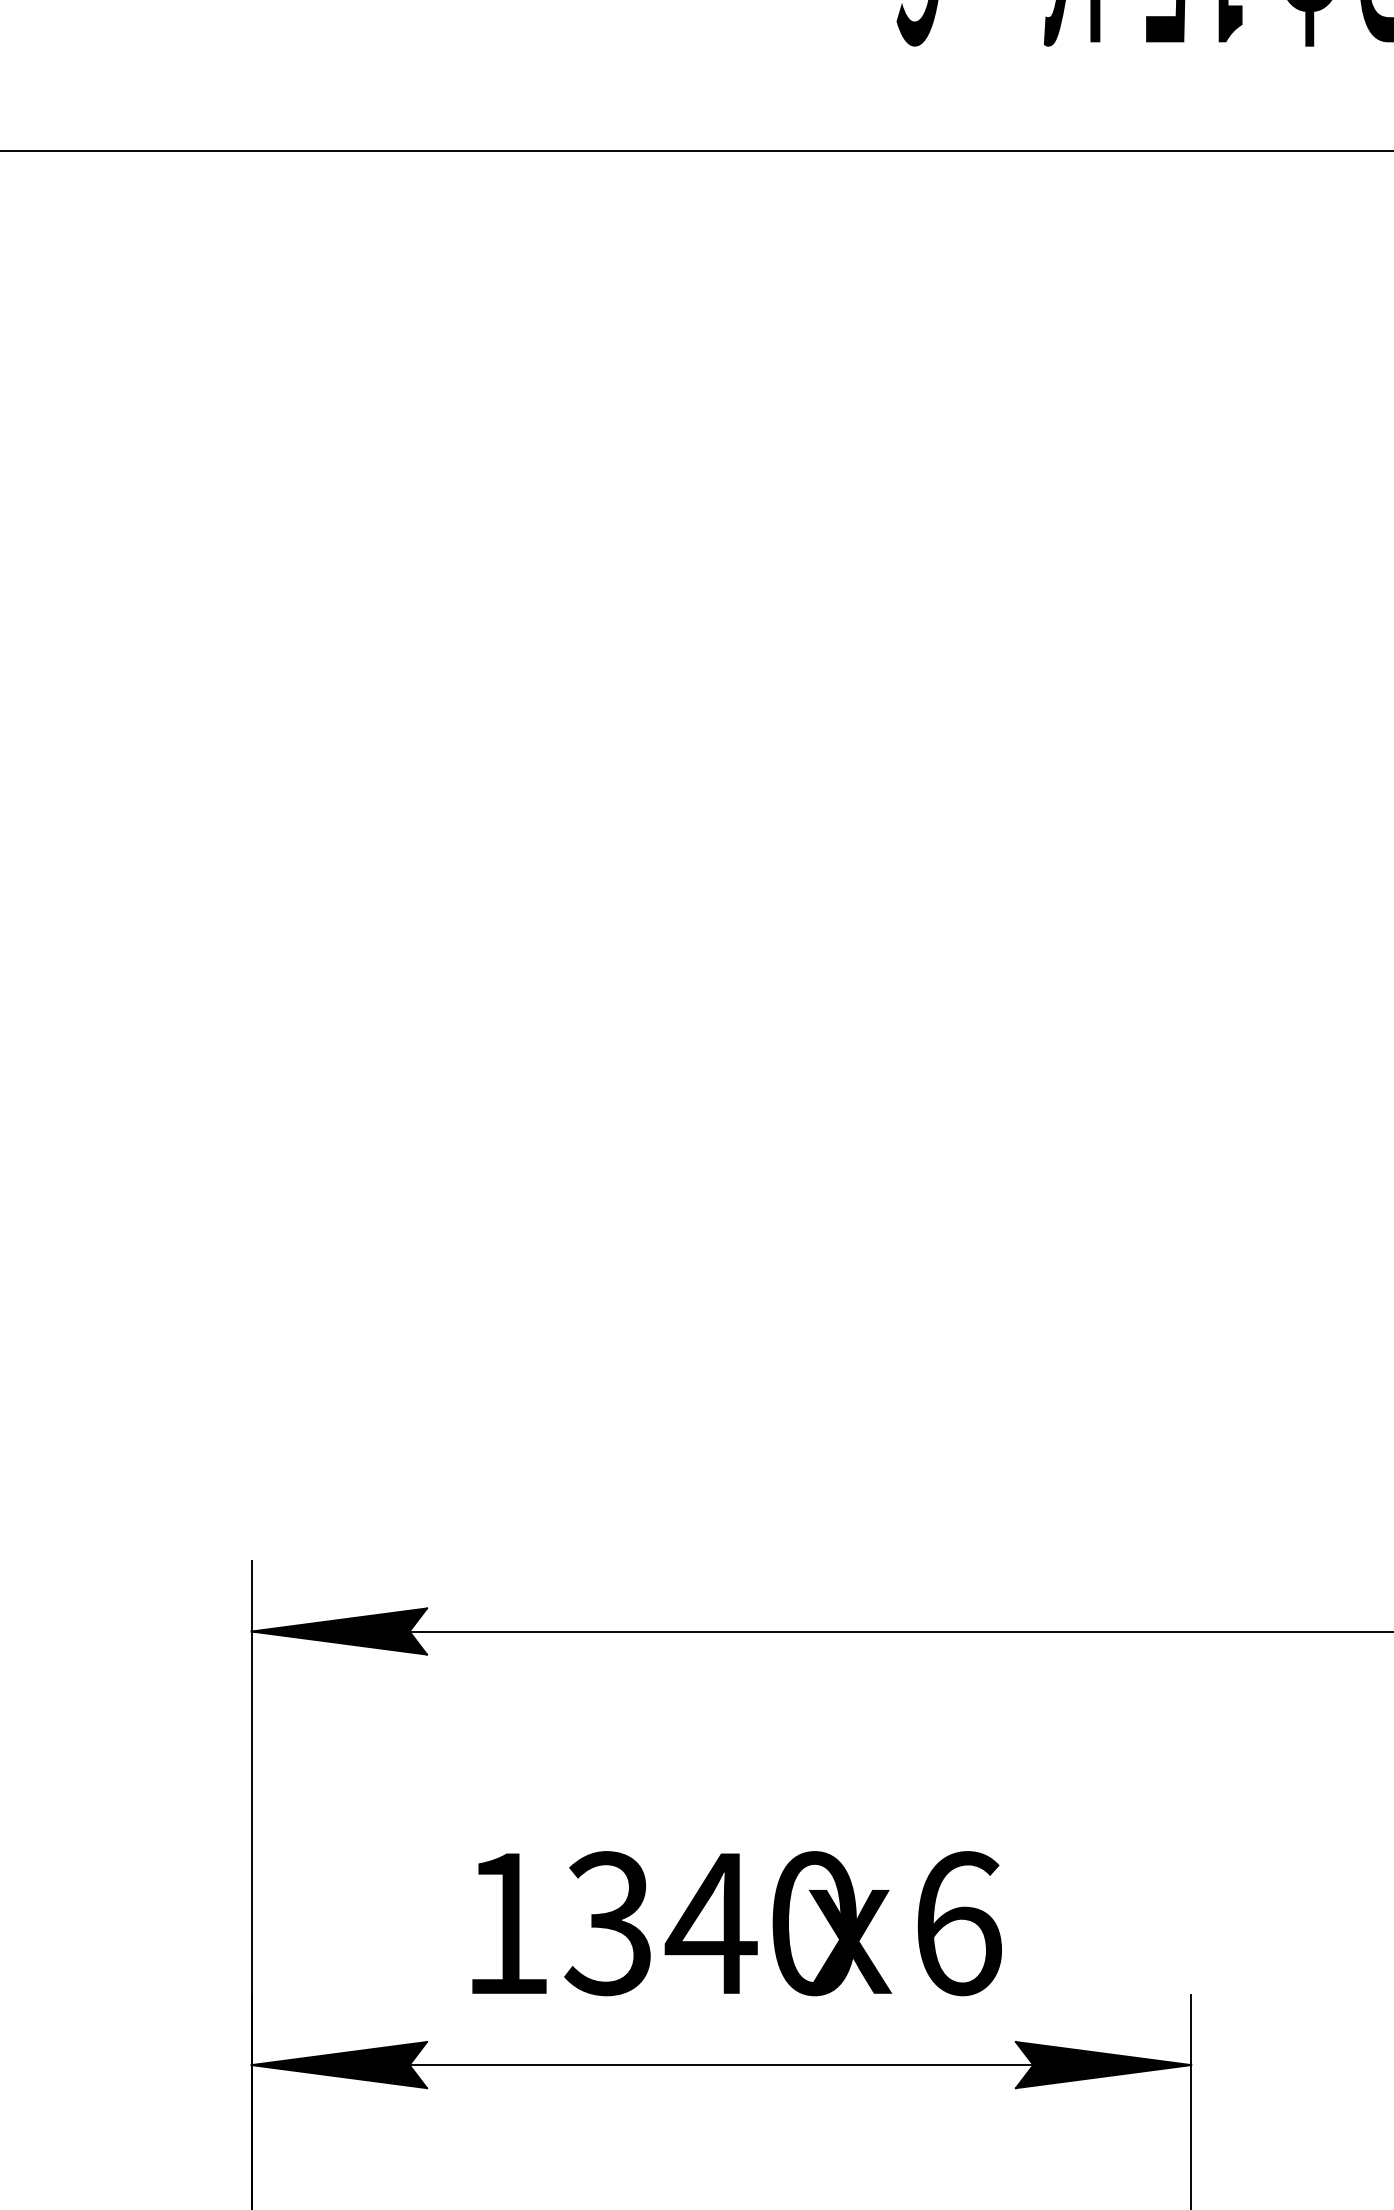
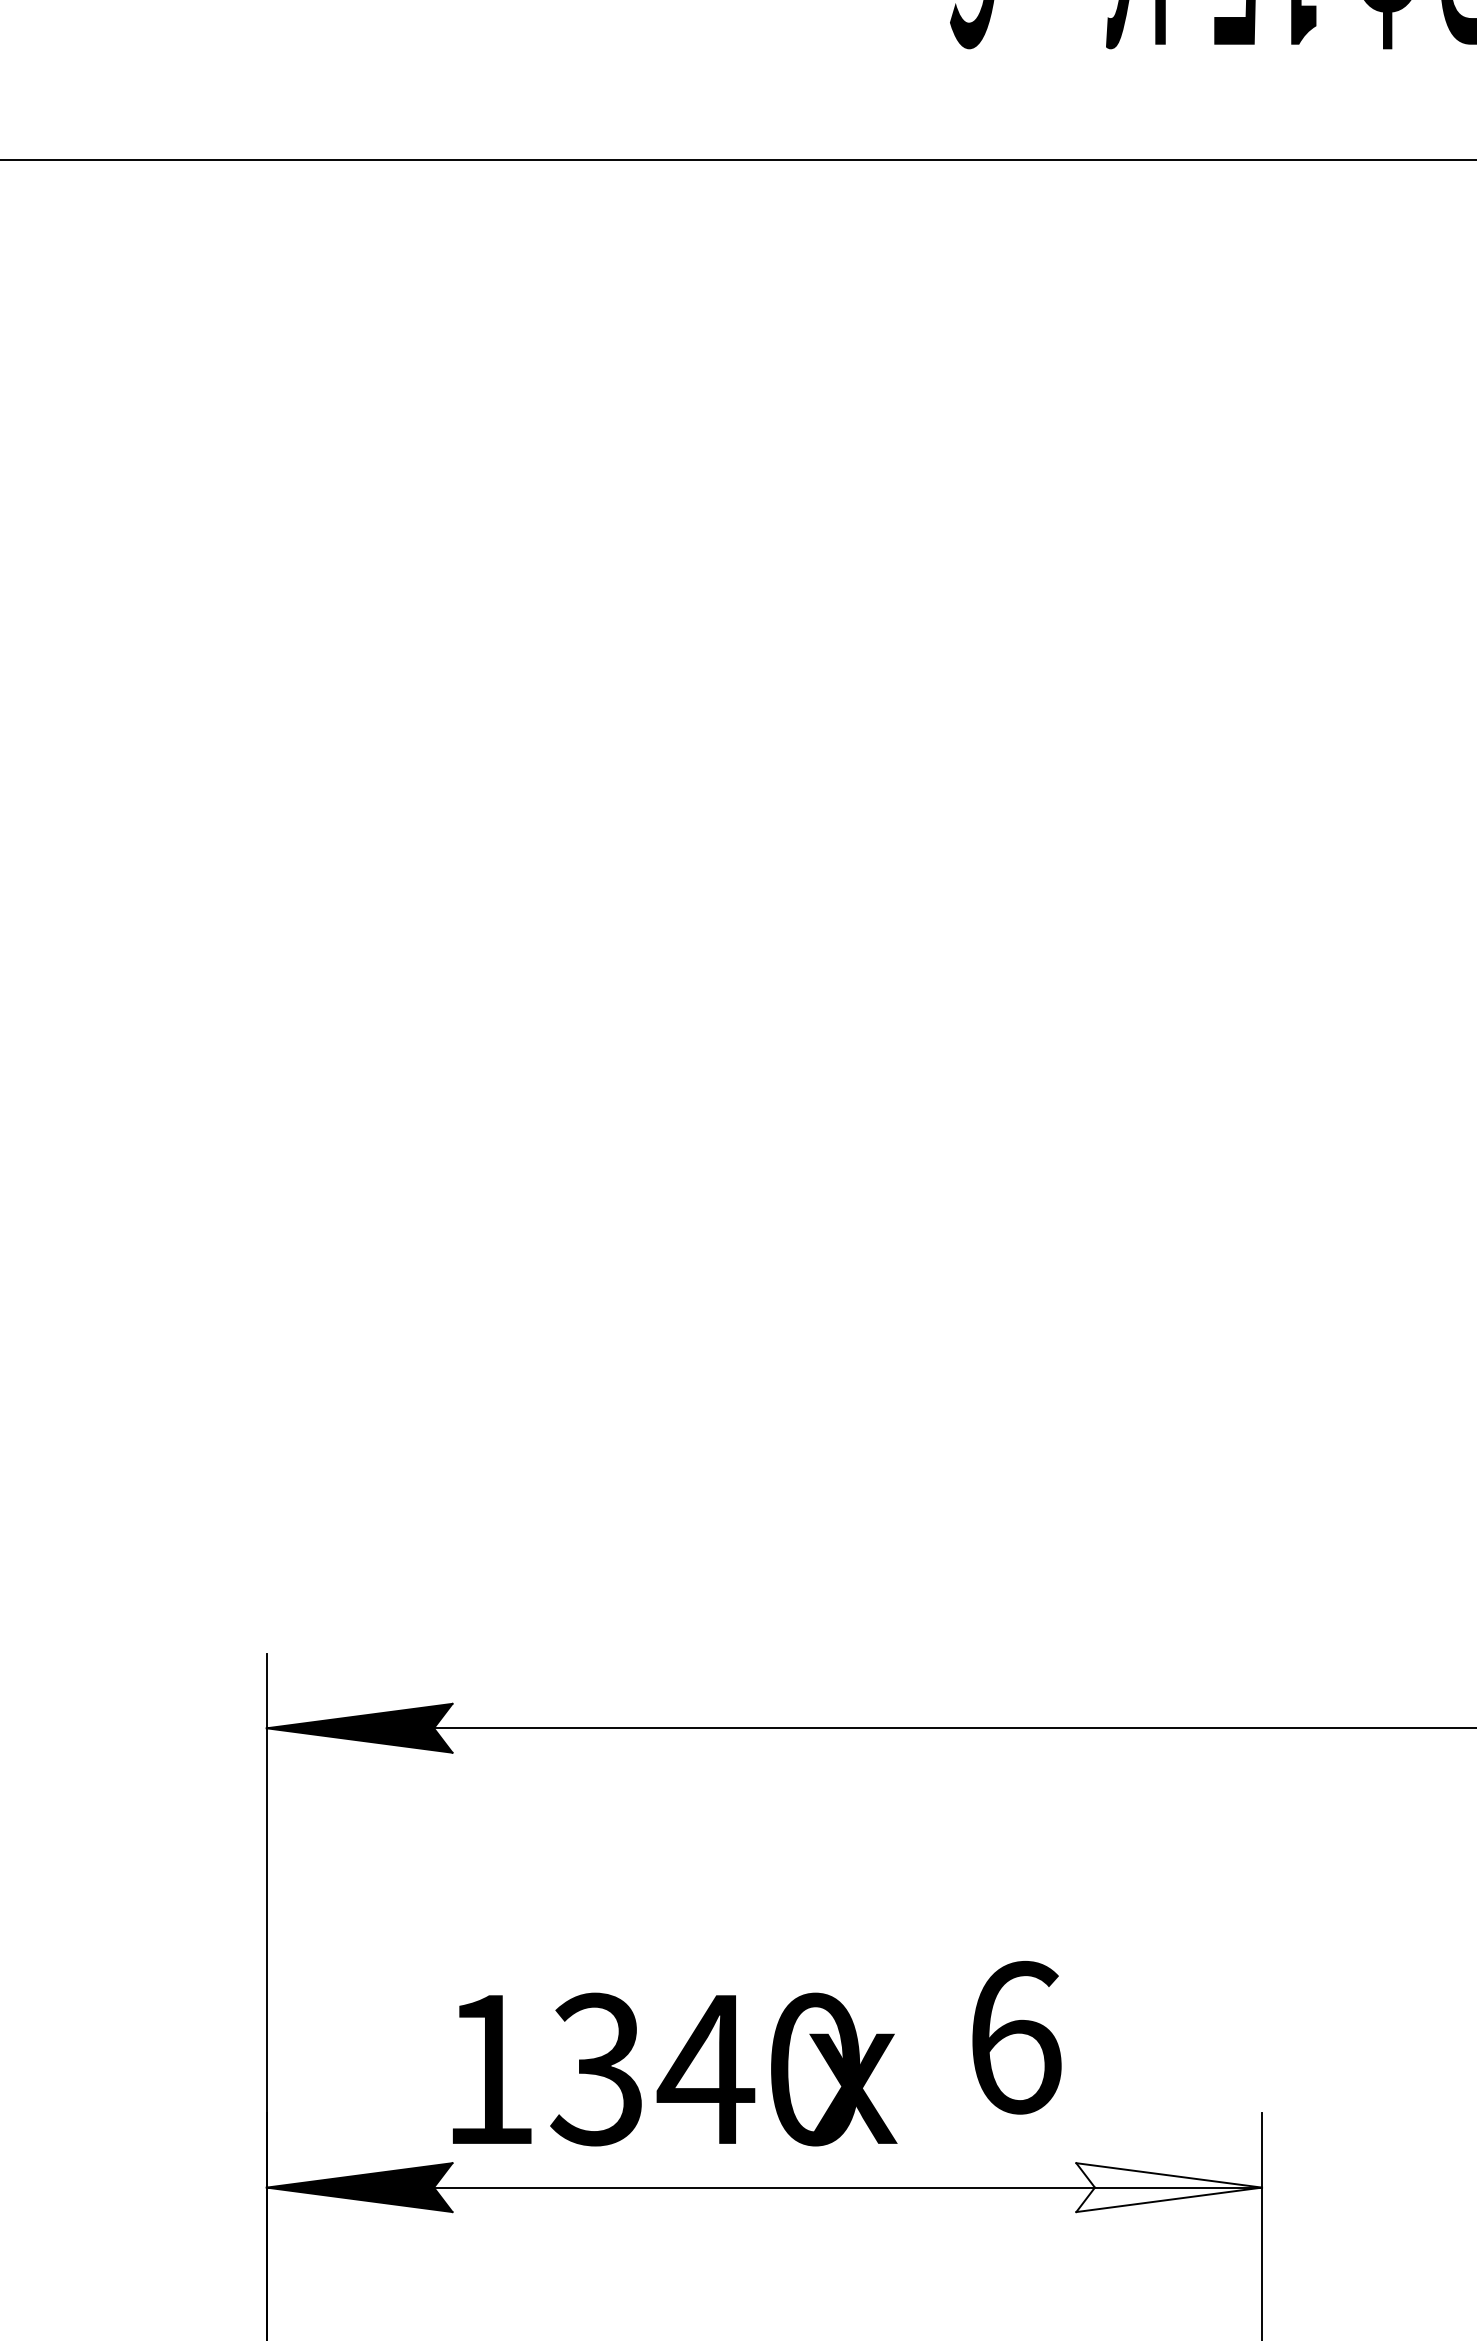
text: (682, 1923) -> (675, 2069), moved
fill: (1103, 2065) -> (1169, 2188), removed

